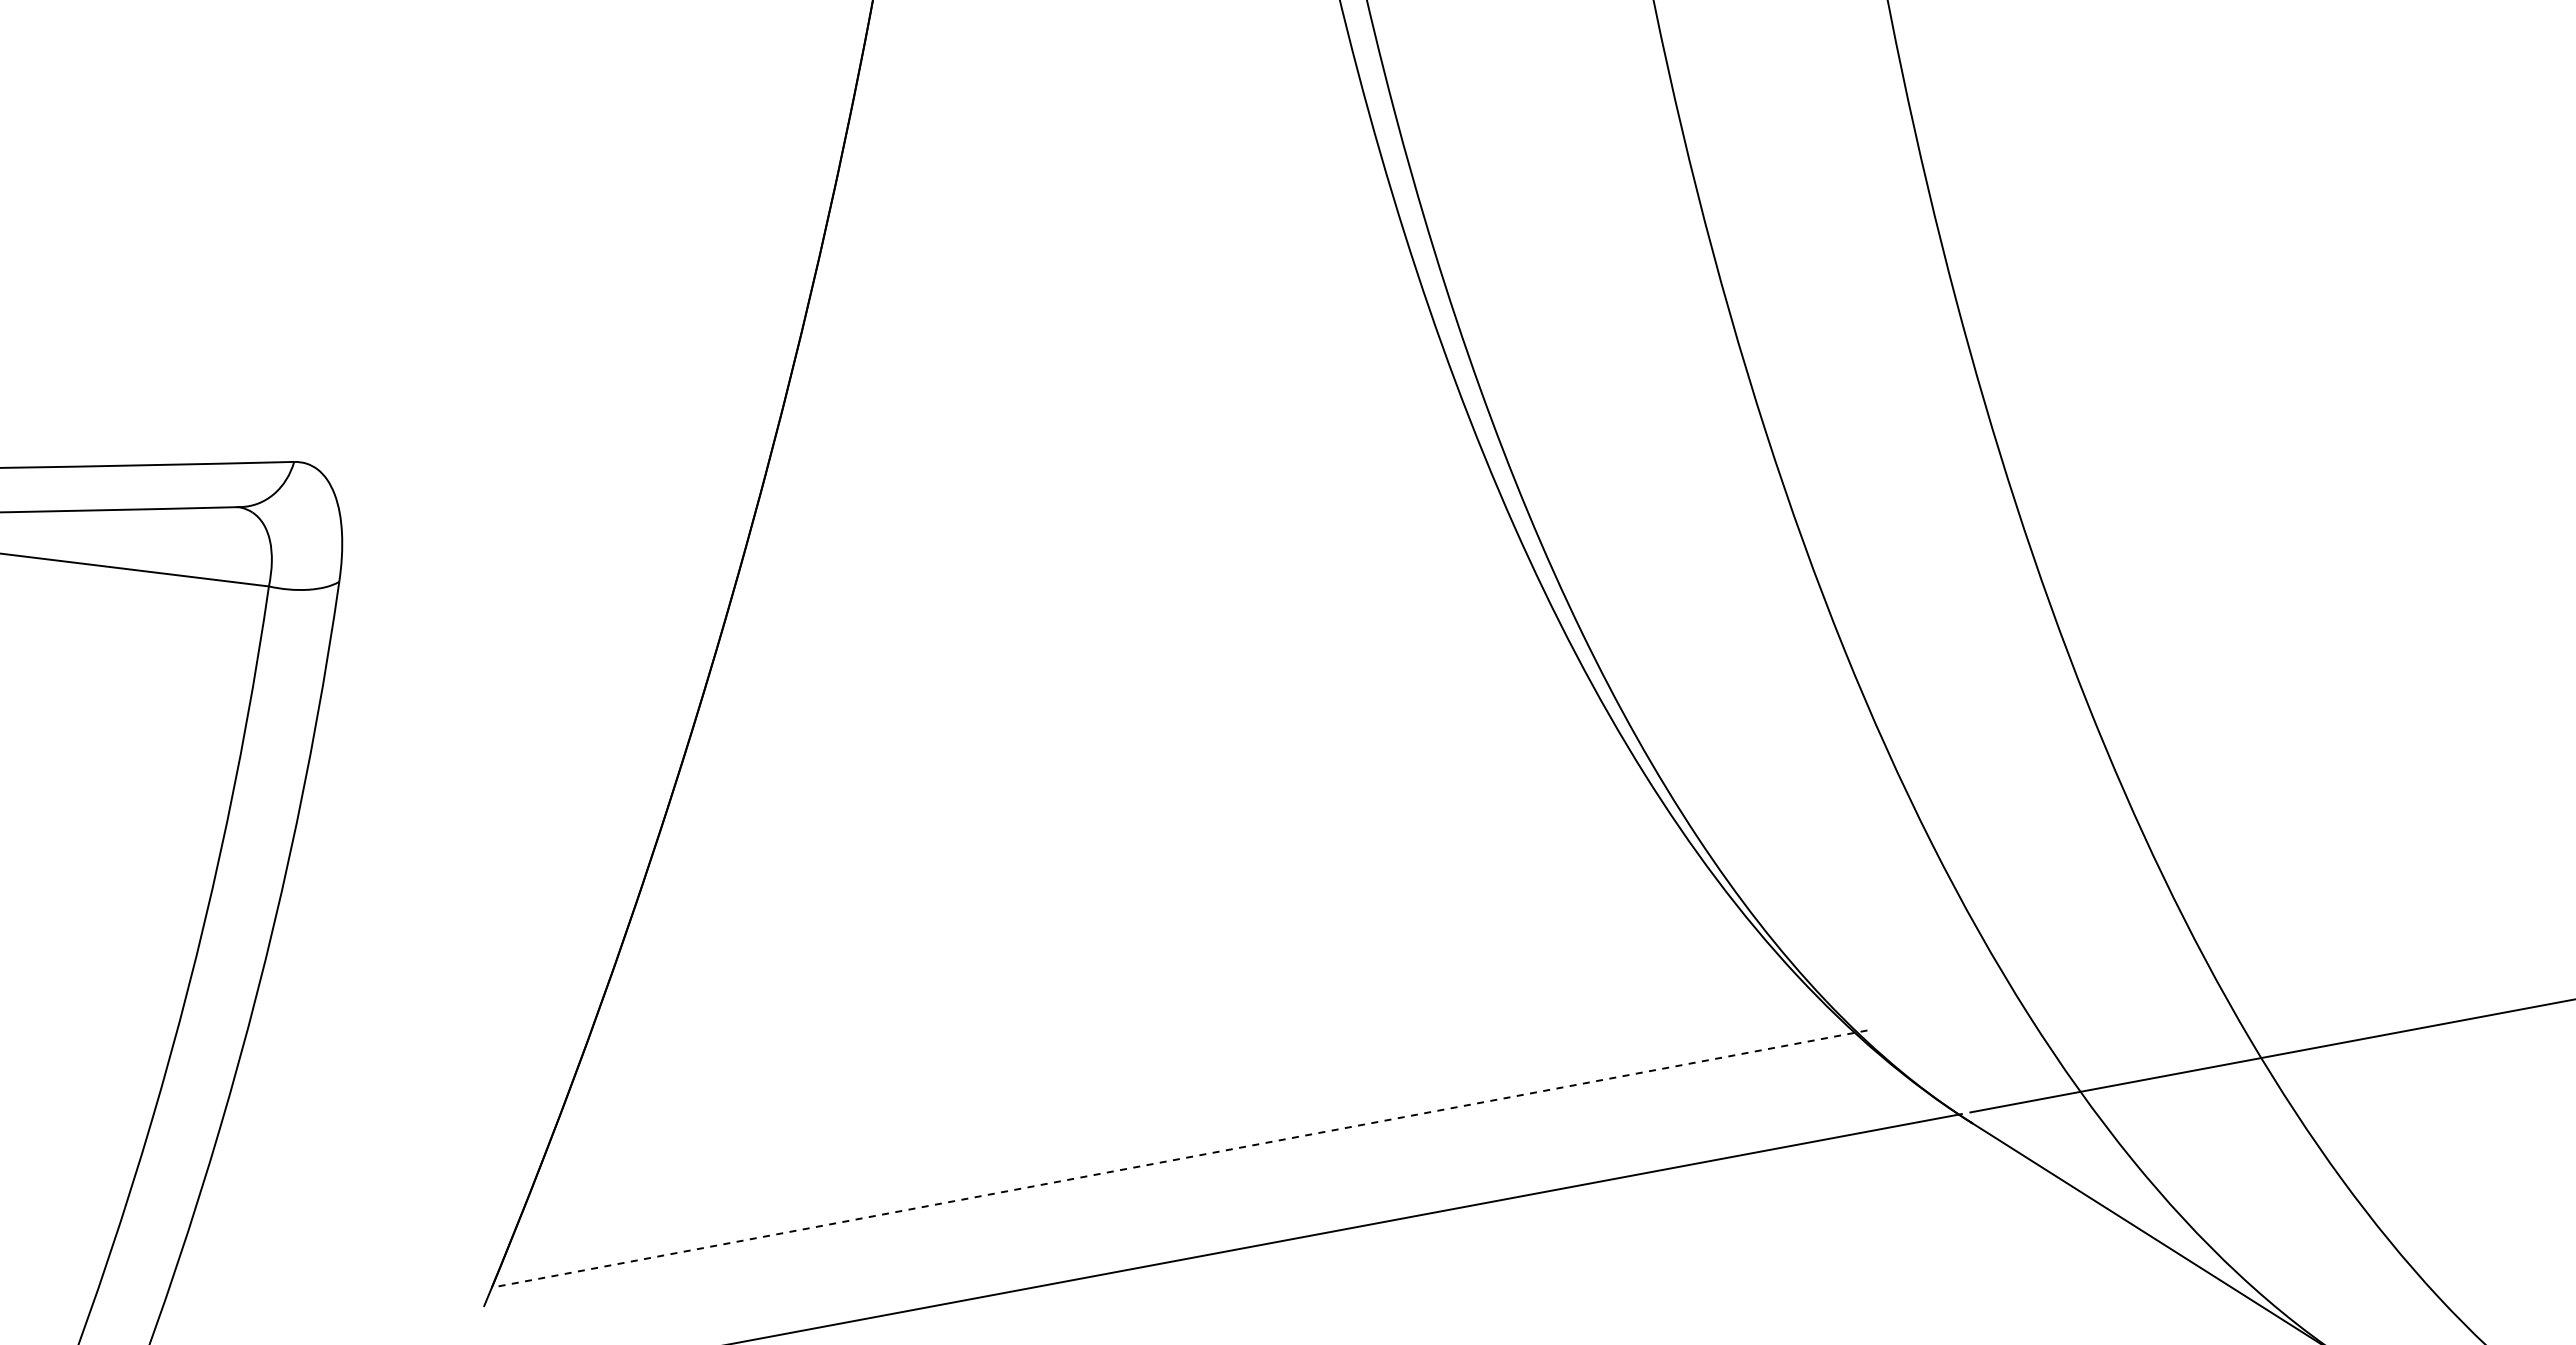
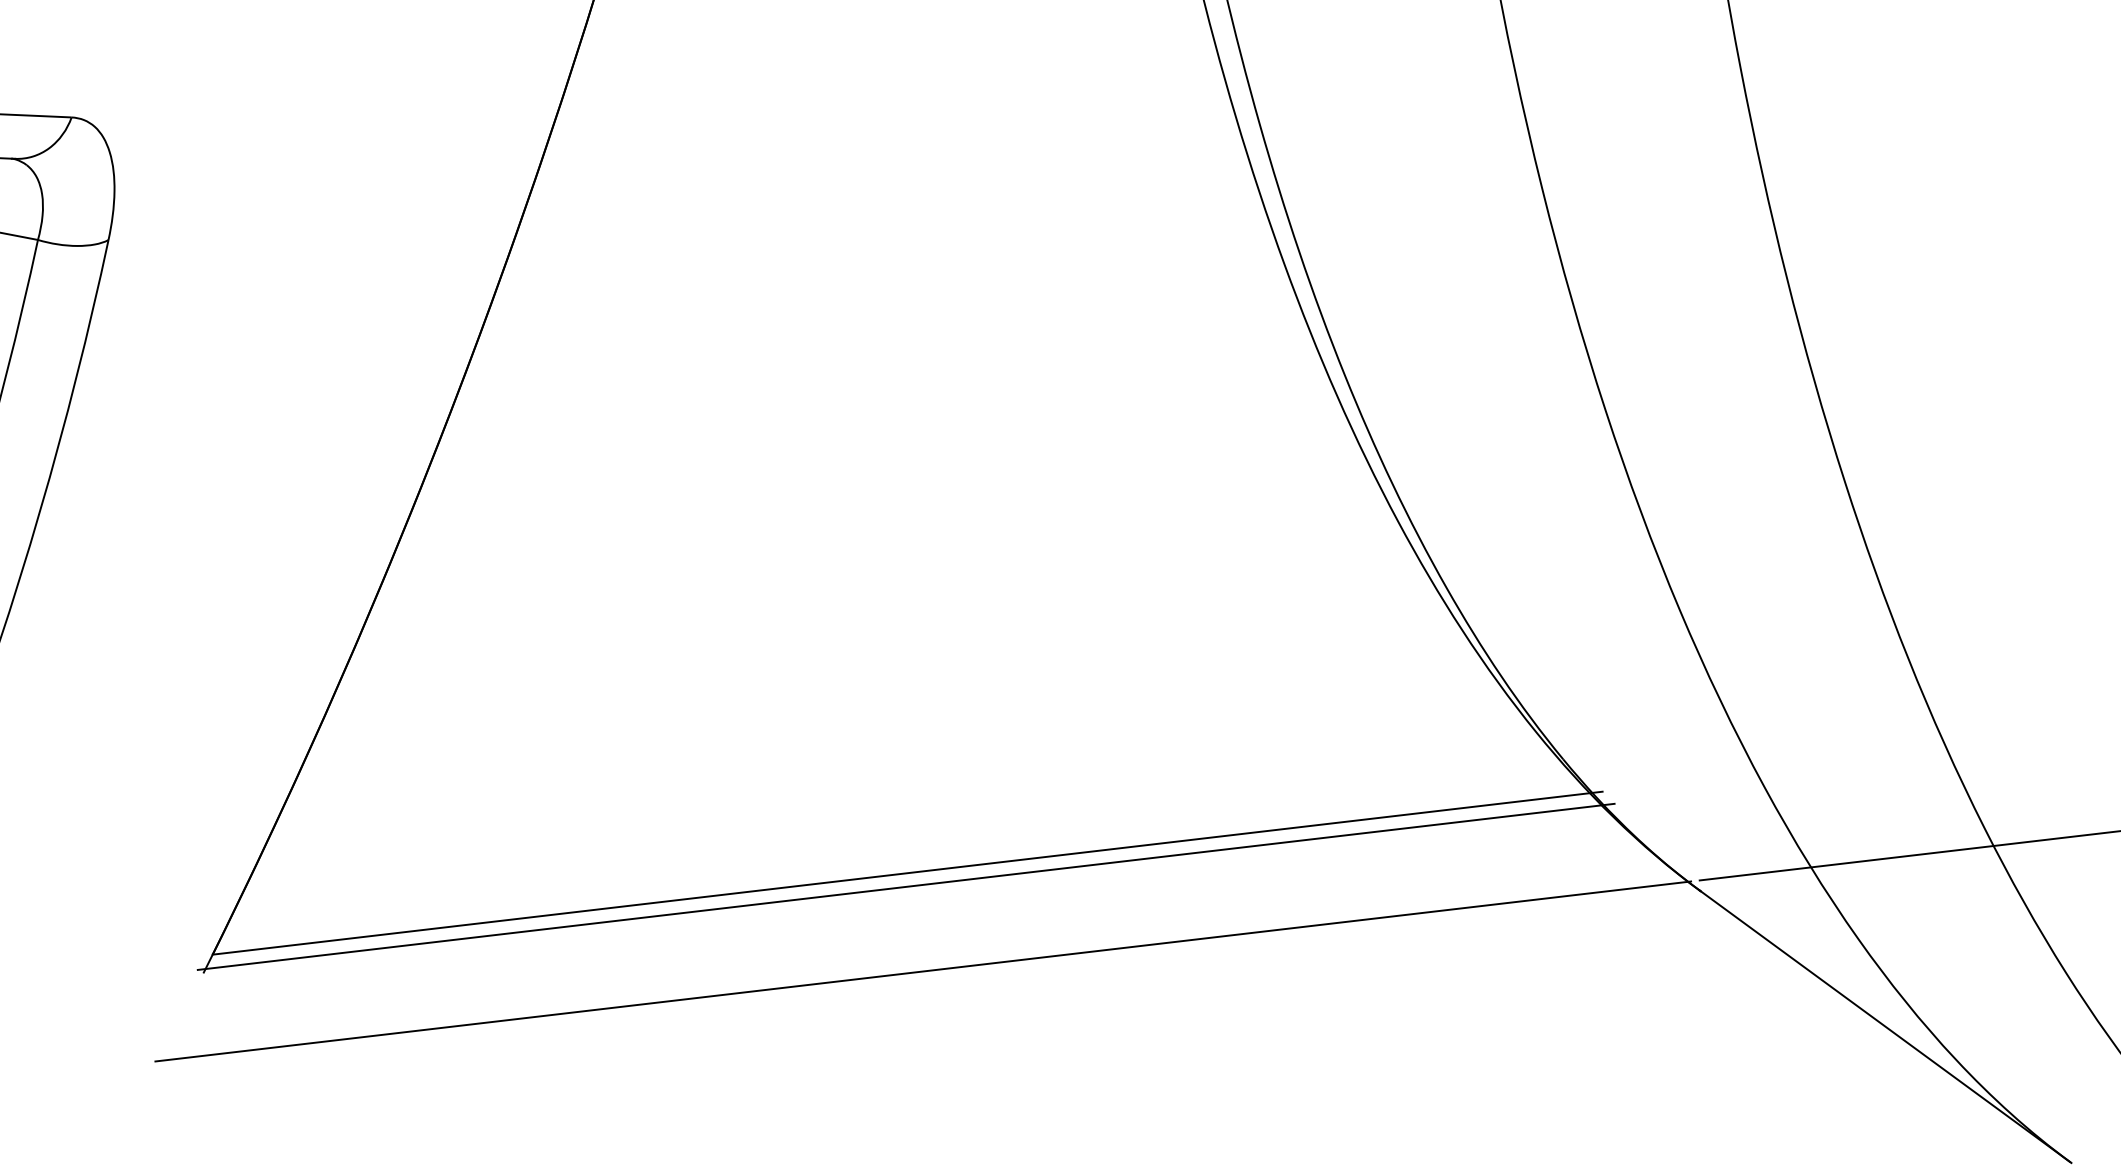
line: (1179, 1159) -> (907, 873), dashed -> solid
line: (1179, 1172) -> (906, 886), added

